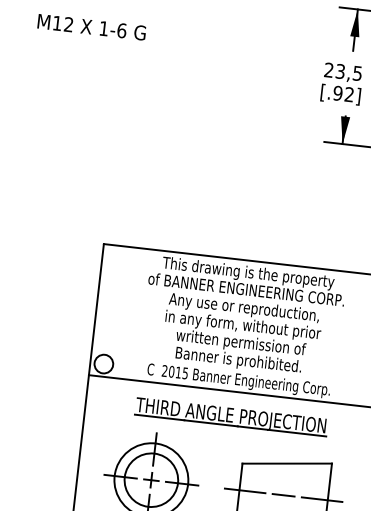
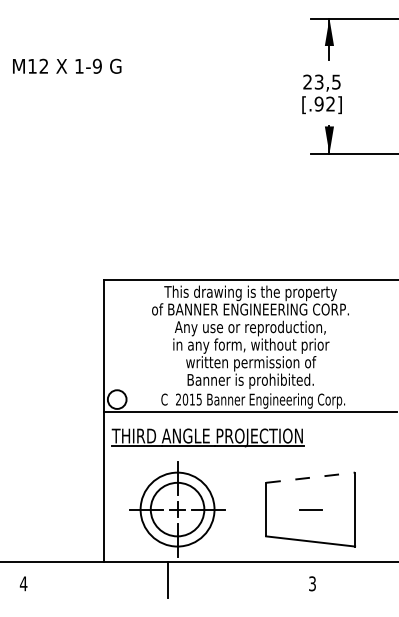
text: (121, 29) -> (96, 65), 1-6 -> 1-9
part: (231, 416) -> (207, 437), moved
line: (287, 463) -> (310, 477), solid -> dashed
line: (244, 490) -> (271, 509), removed
line: (322, 499) -> (349, 509), removed

